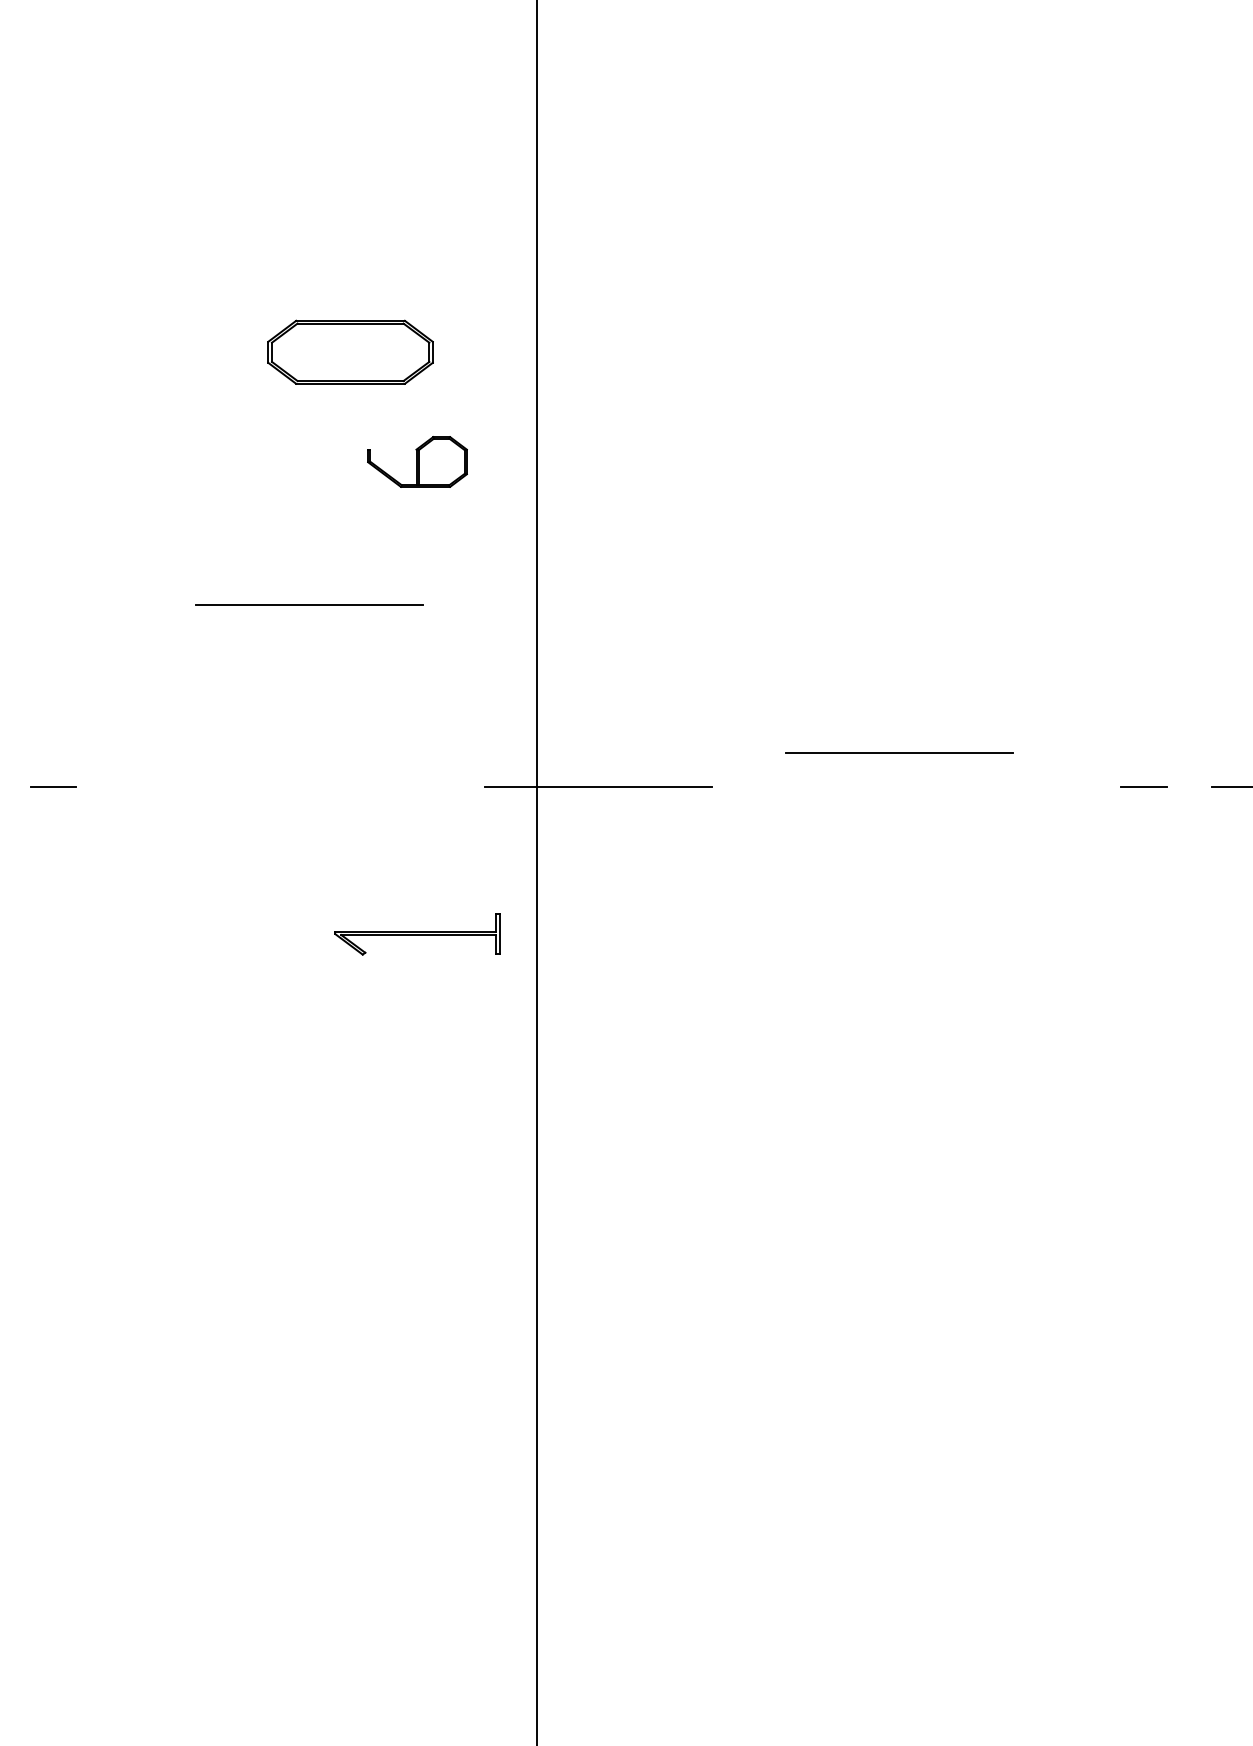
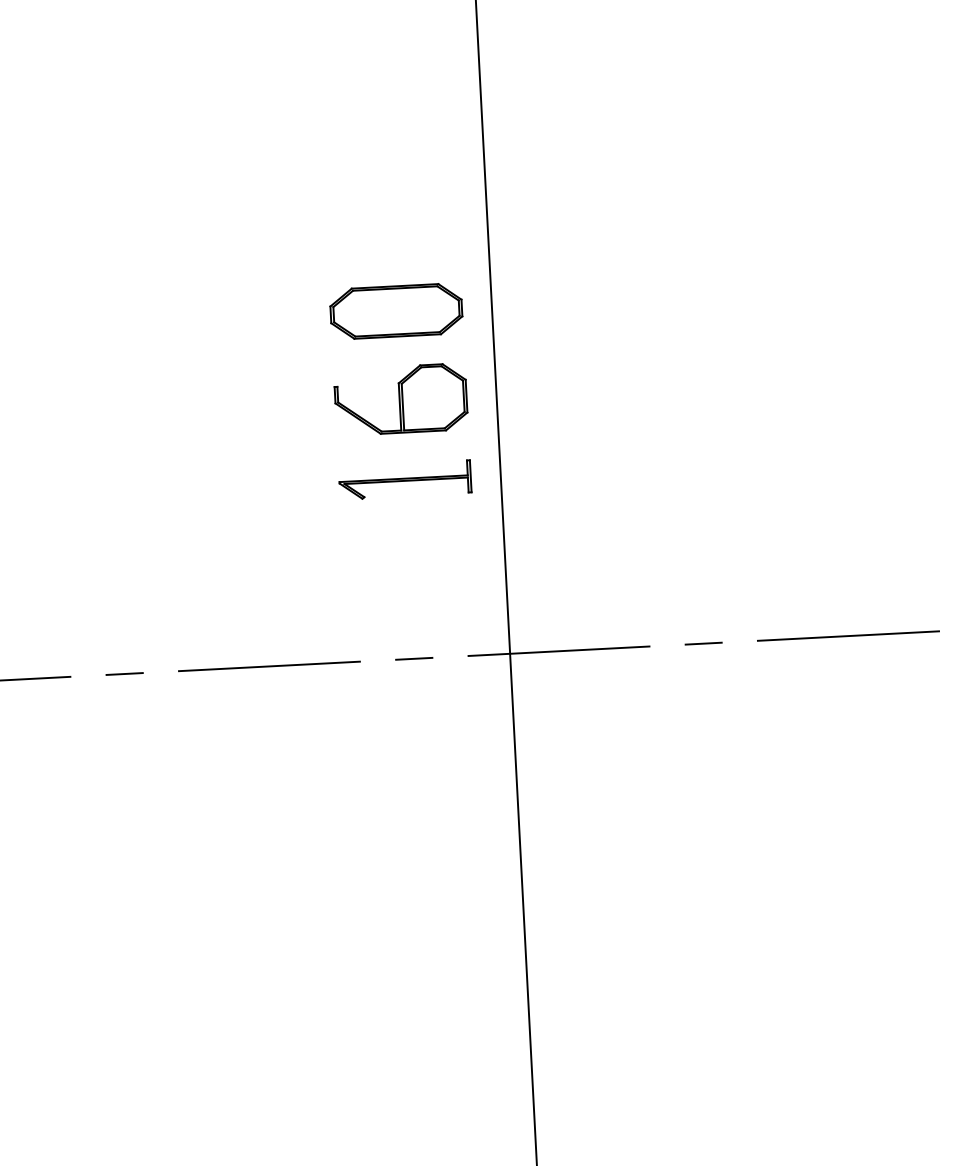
part: (350, 351) -> (396, 310), moved
part: (417, 461) -> (400, 399), size x1.67
line: (309, 604) -> (269, 665), moved
line: (899, 752) -> (848, 635), moved
line: (780, 786) -> (703, 642), added
line: (416, 787) -> (413, 658), added
part: (417, 934) -> (405, 480), moved

